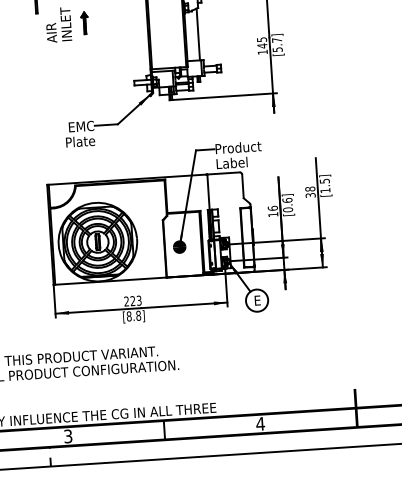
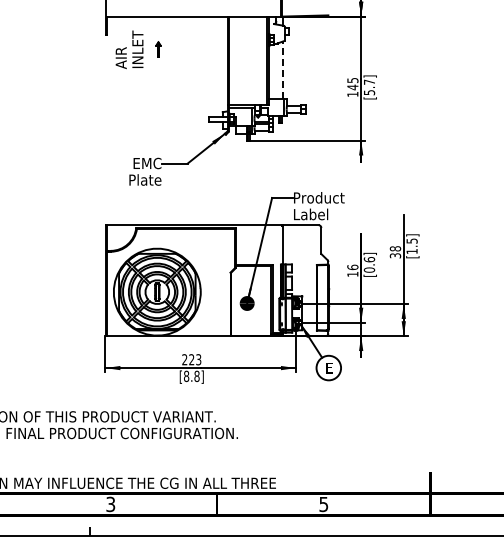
part: (84, 23) -> (158, 49), size x0.6
line: (197, 34) -> (282, 70), solid -> dashed
text: (260, 424) -> (323, 504), 4 -> 5

